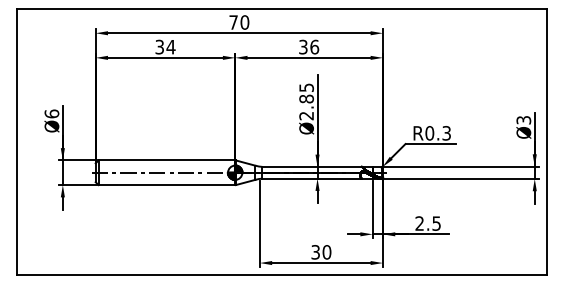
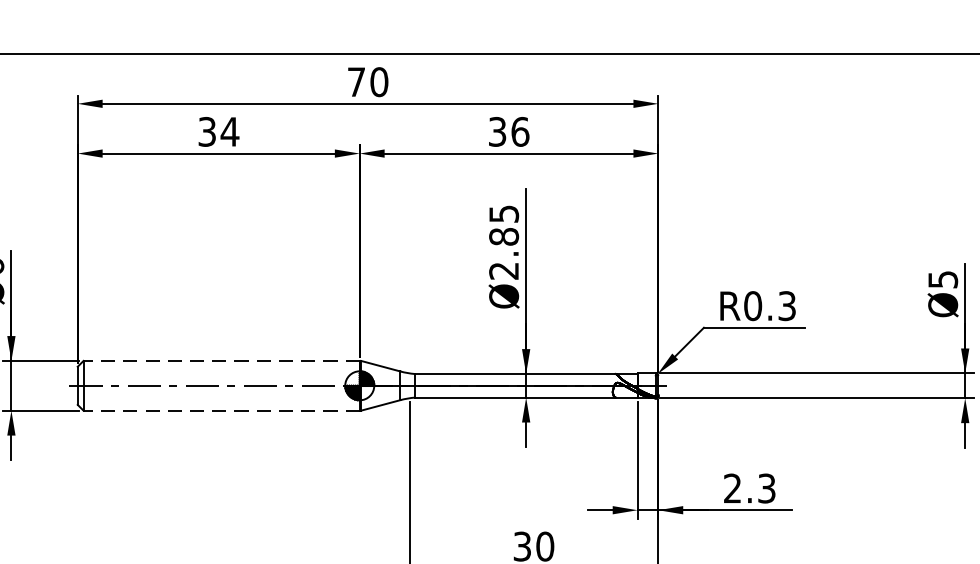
text: (523, 120) -> (942, 280), Ø3 -> Ø5
line: (166, 160) -> (220, 361), solid -> dashed
line: (166, 185) -> (220, 411), solid -> dashed
text: (436, 222) -> (766, 486), 2.5 -> 2.3

